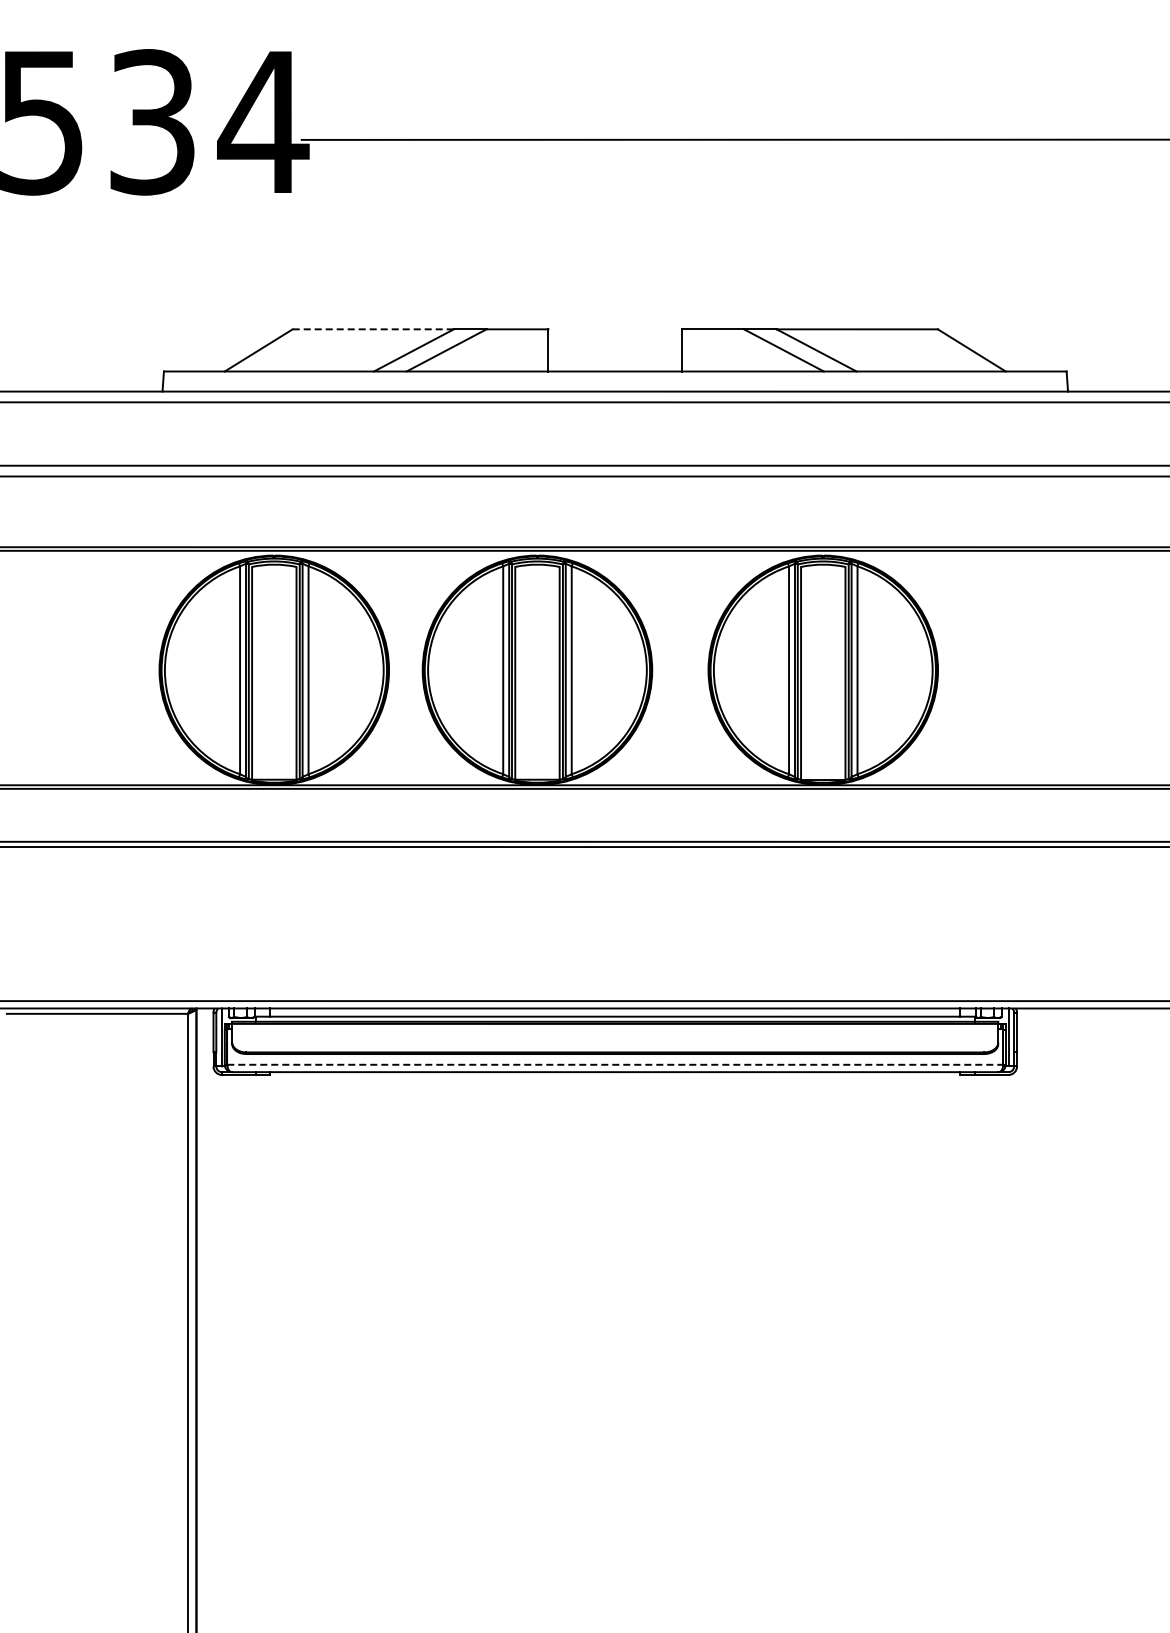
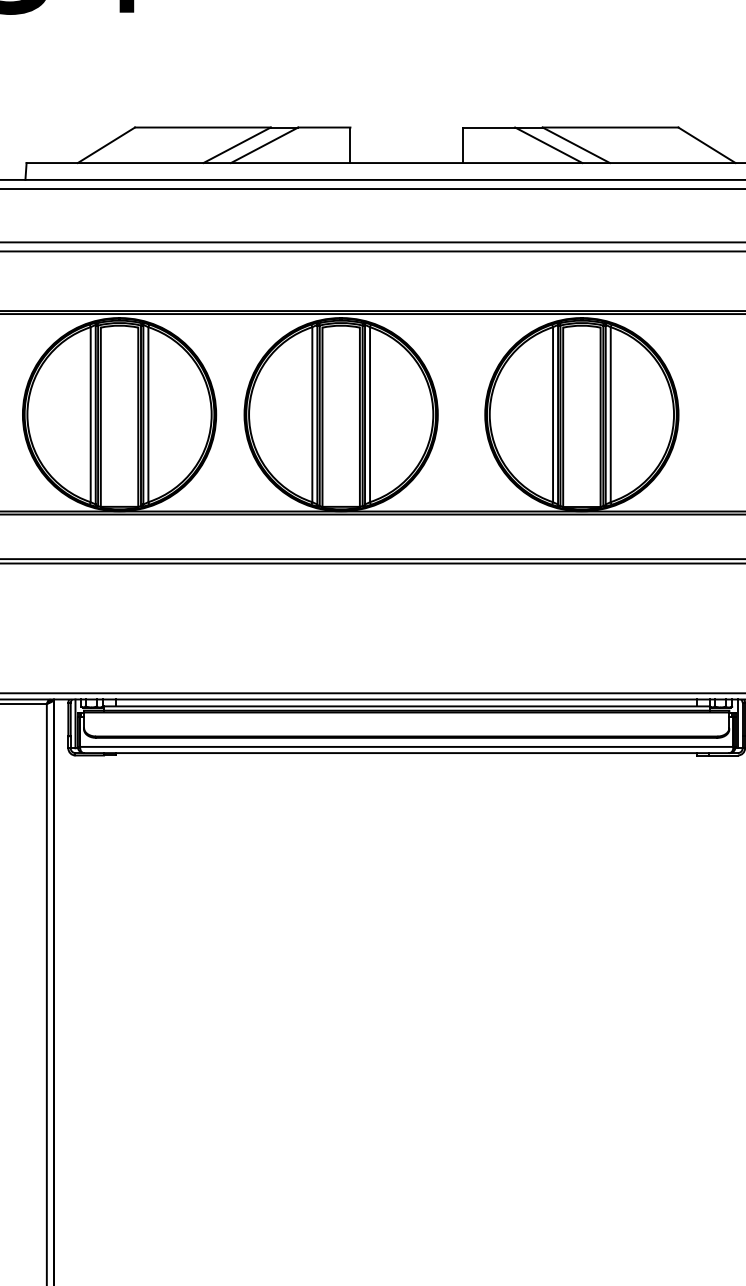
line: (373, 329) -> (203, 127), dashed -> solid
line: (615, 1064) -> (406, 746), dashed -> solid

